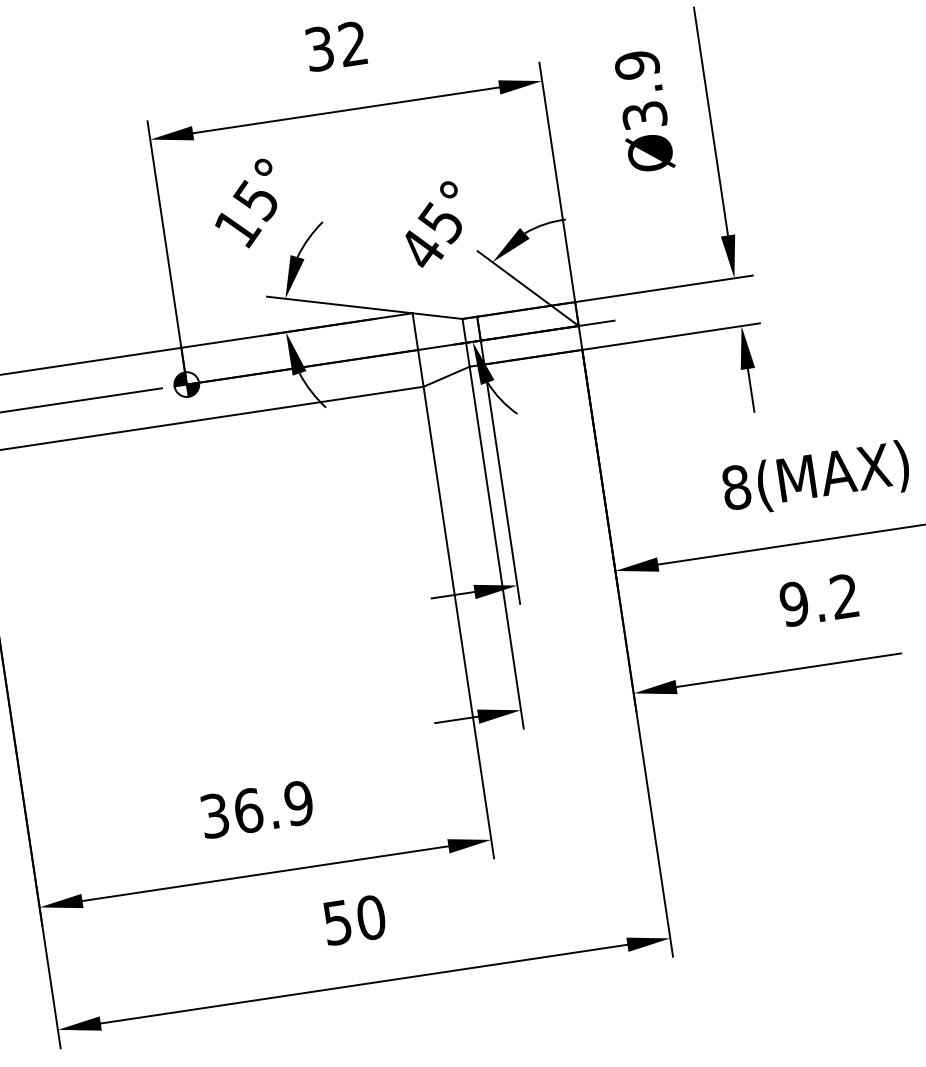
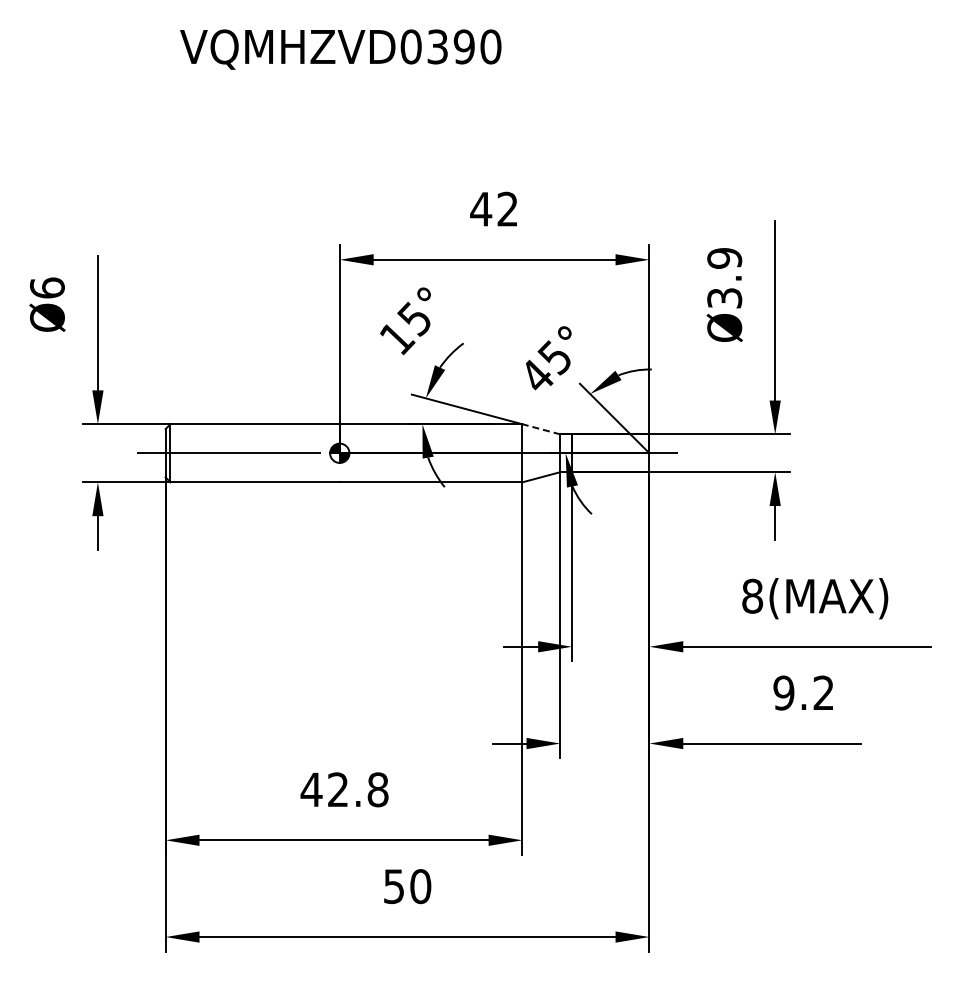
text: (319, 47) -> (481, 208), 32 -> 42
line: (437, 316) -> (541, 429), solid -> dashed
text: (256, 809) -> (344, 789), 36.9 -> 42.8

